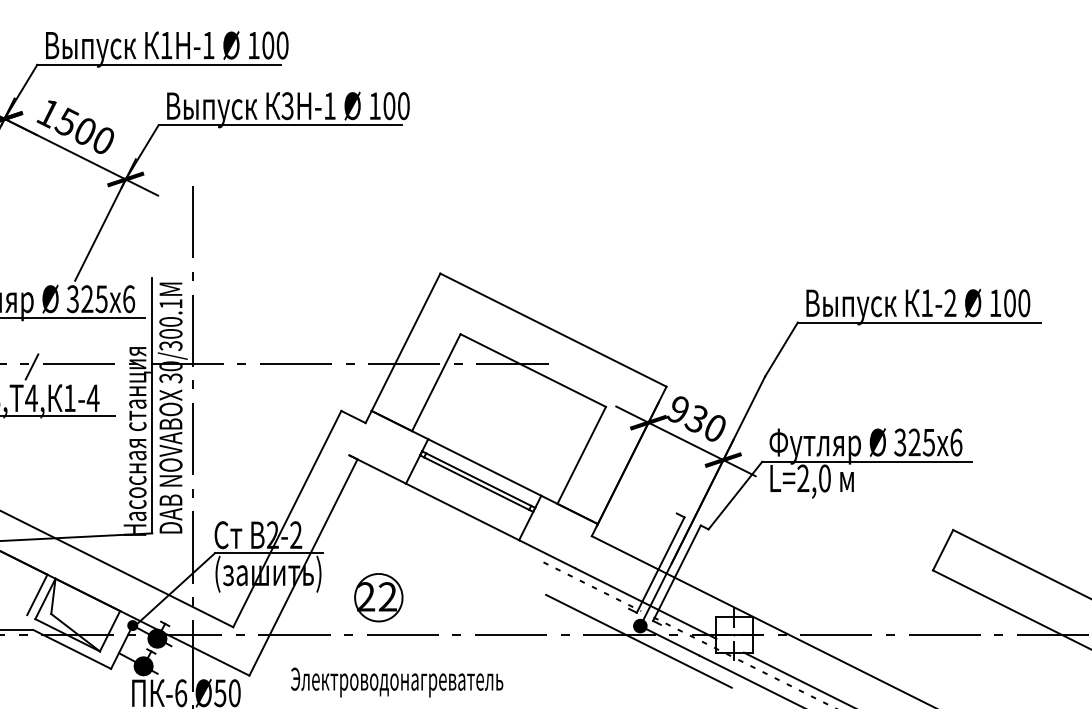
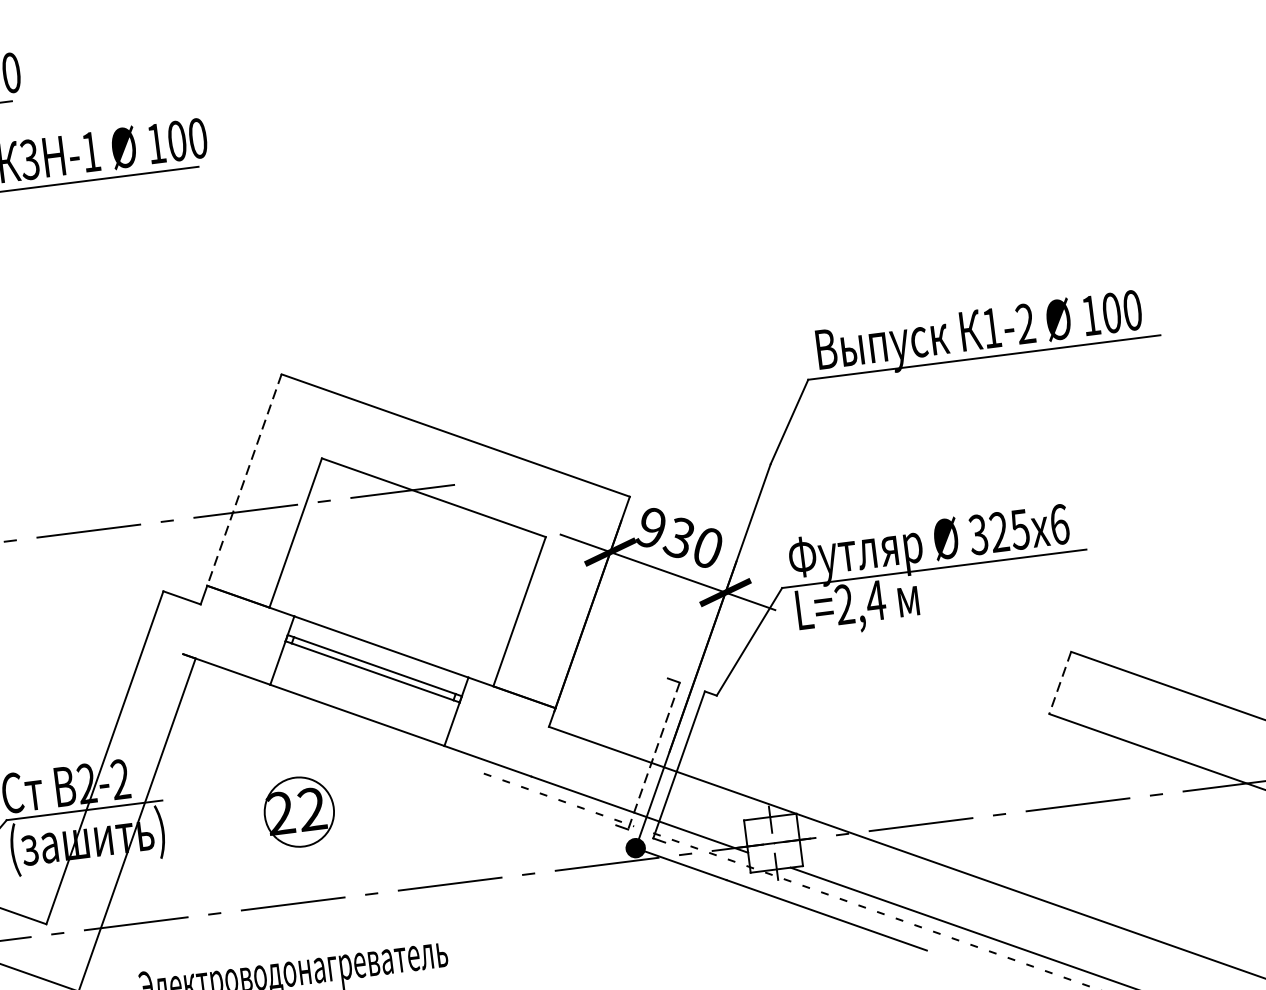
line: (406, 342) -> (245, 480), solid -> dashed
text: (824, 478) -> (875, 600), L=2,0 -> L=2,4
line: (943, 550) -> (1060, 683), solid -> dashed
line: (660, 565) -> (653, 756), solid -> dashed
part: (378, 597) -> (298, 811), moved
line: (638, 640) -> (635, 869), removed

